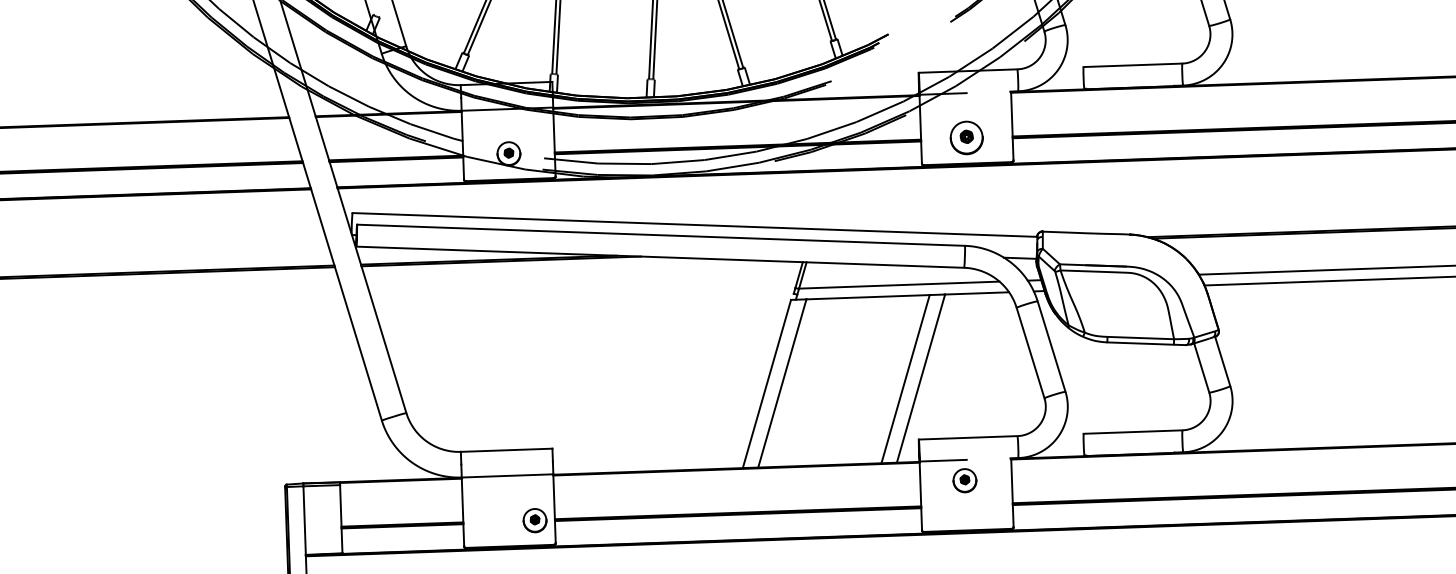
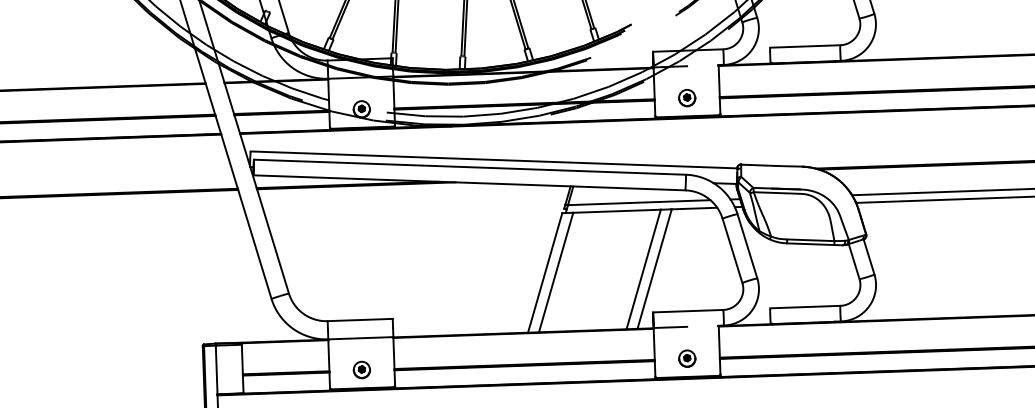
part: (966, 137) -> (686, 97), size x0.71
part: (964, 480) -> (686, 358), moved
part: (534, 520) -> (361, 369), moved

